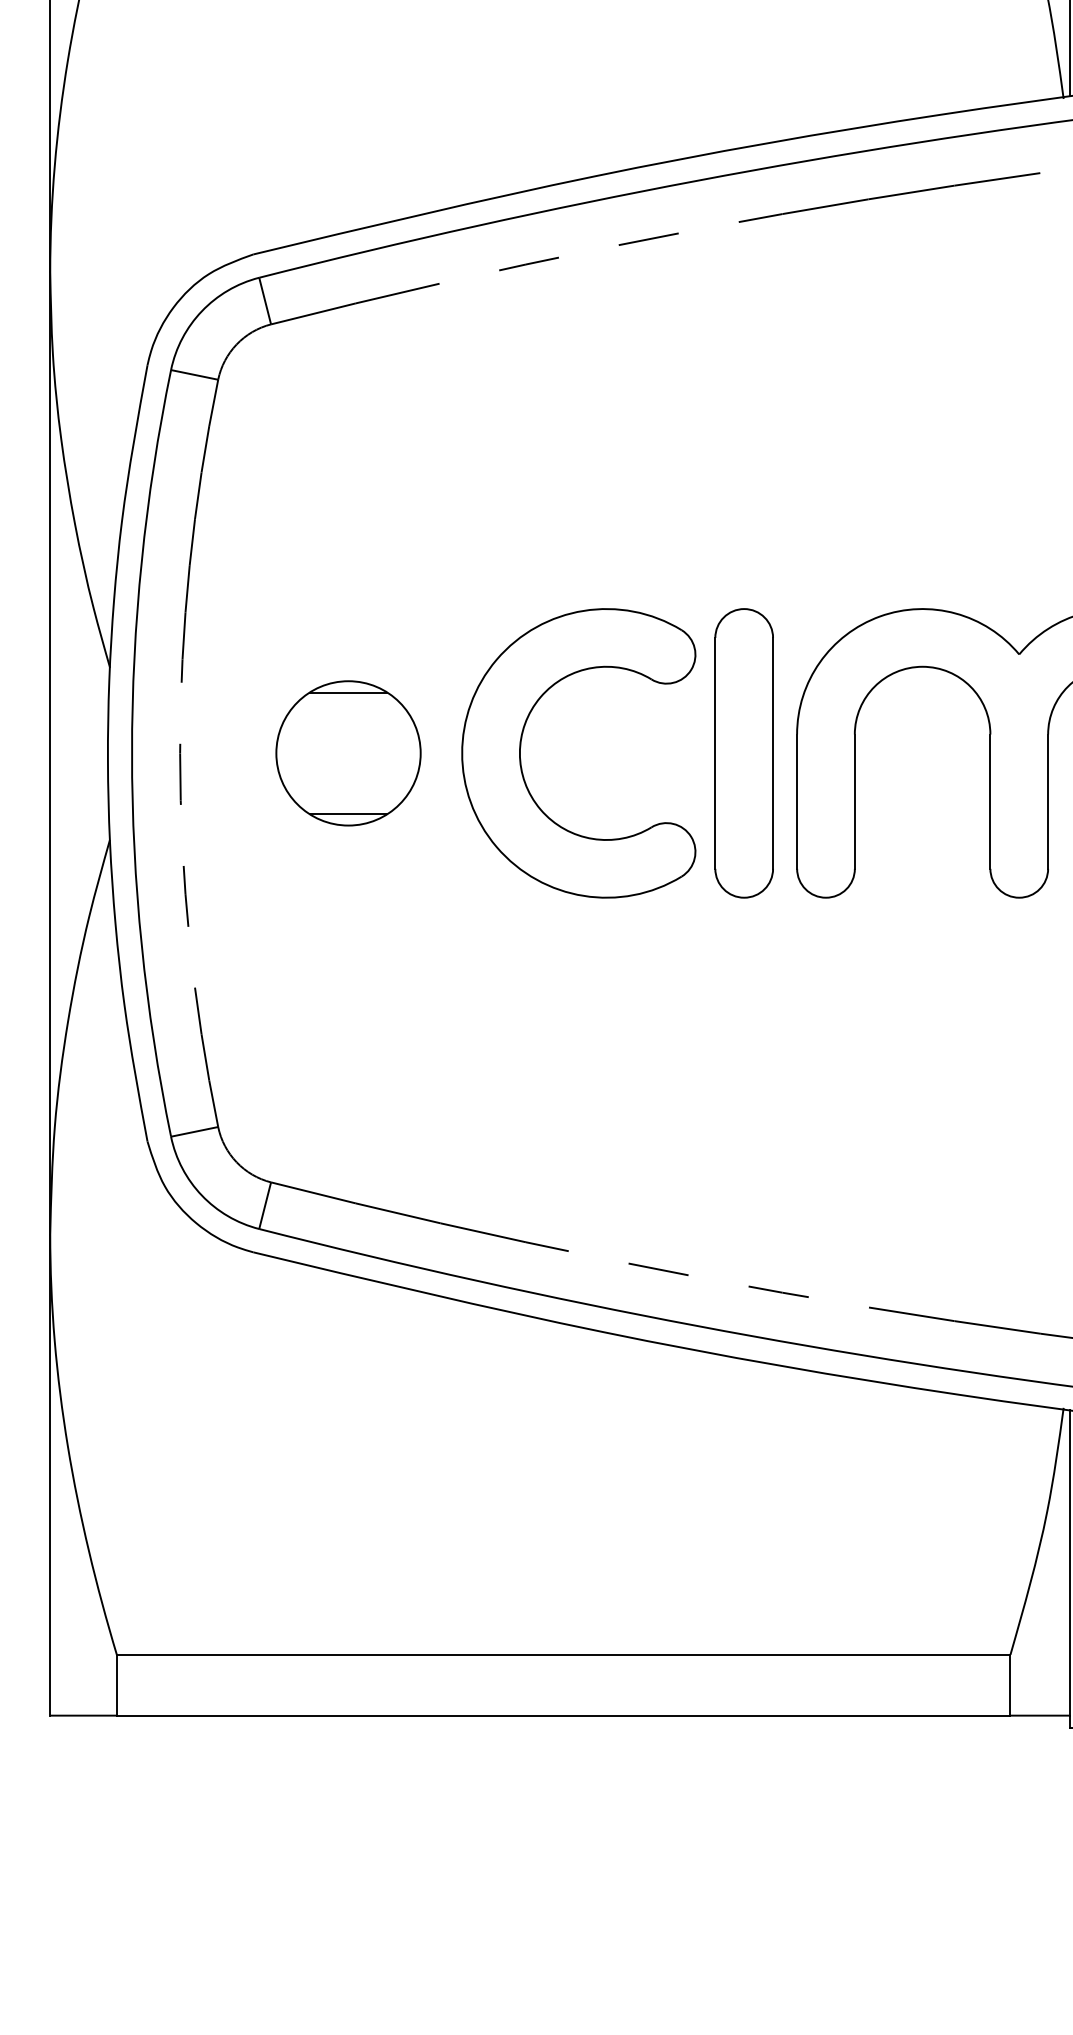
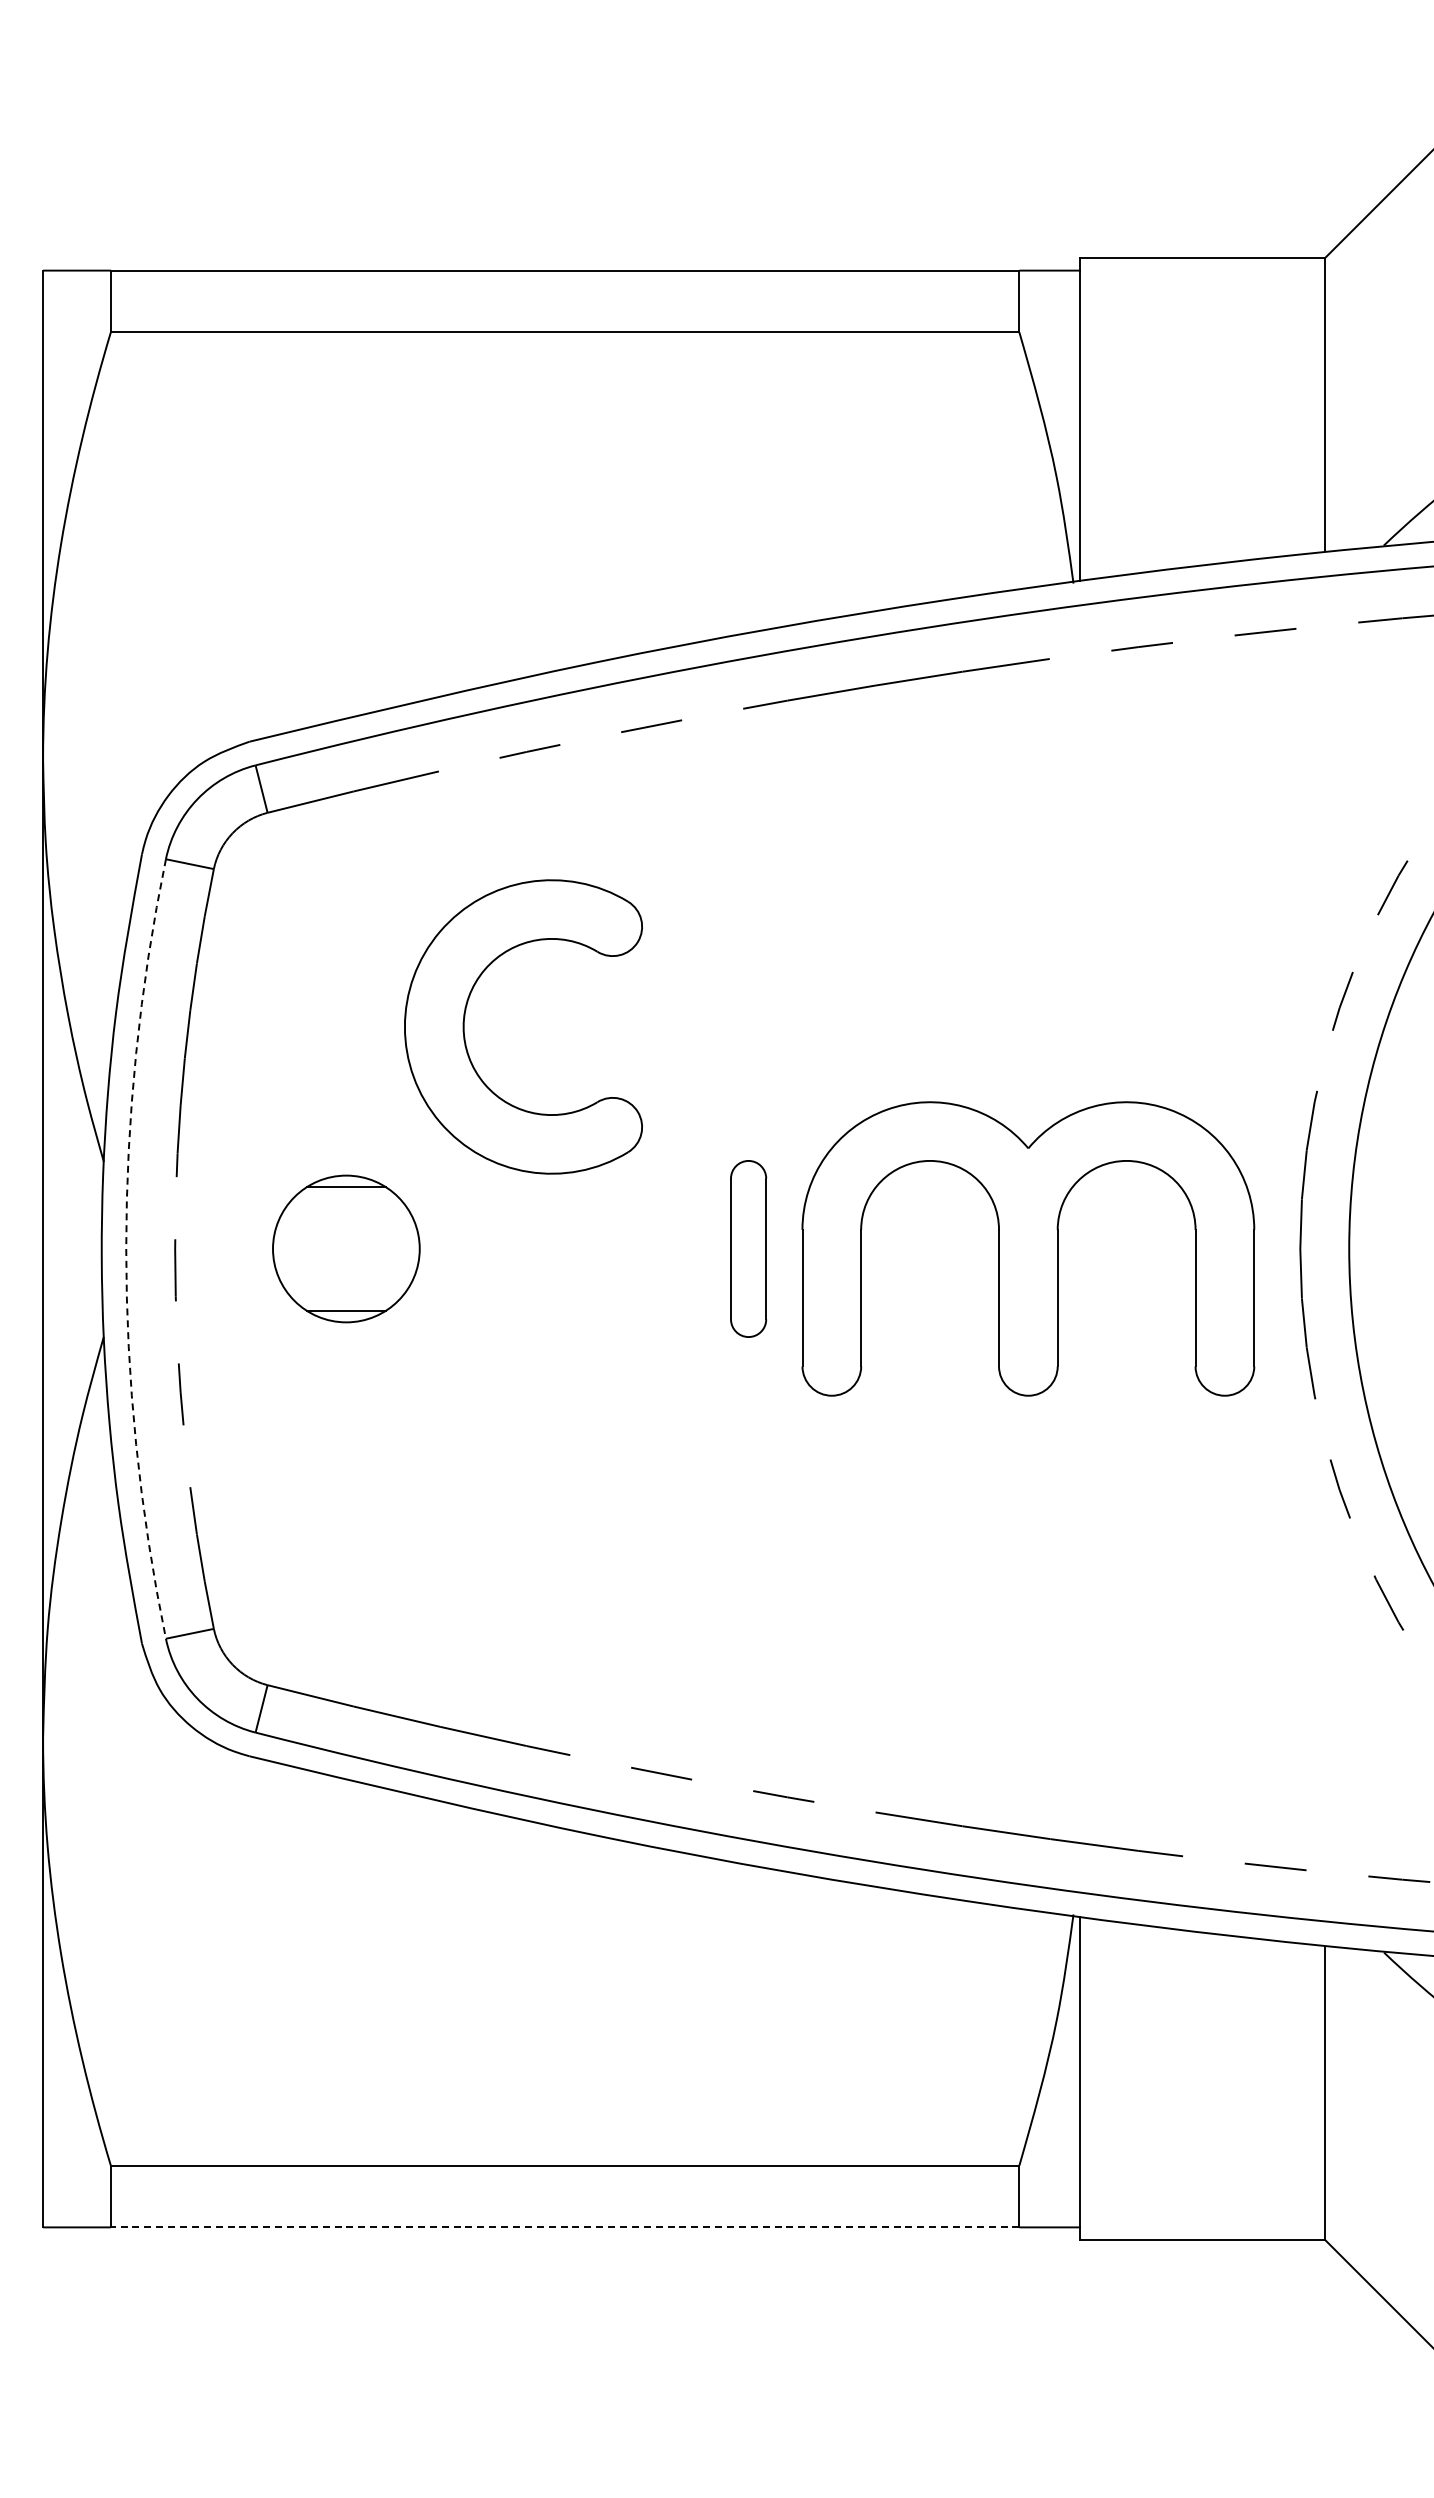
part: (521, 744) -> (465, 1017), moved
part: (744, 752) -> (748, 1248), size x0.6
arc: (132, 753) -> (126, 1249), solid -> dashed
line: (563, 1715) -> (564, 2227), solid -> dashed

